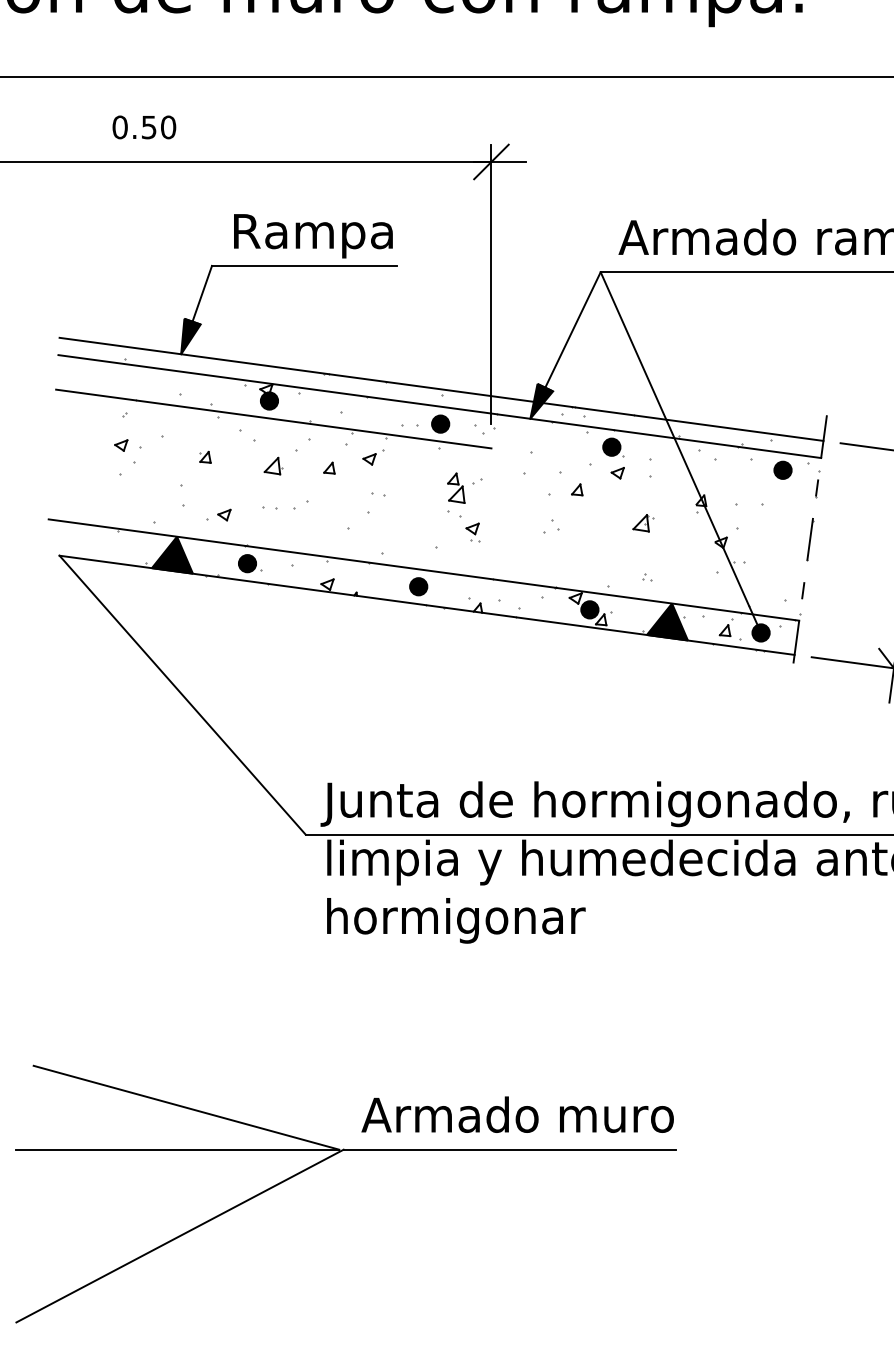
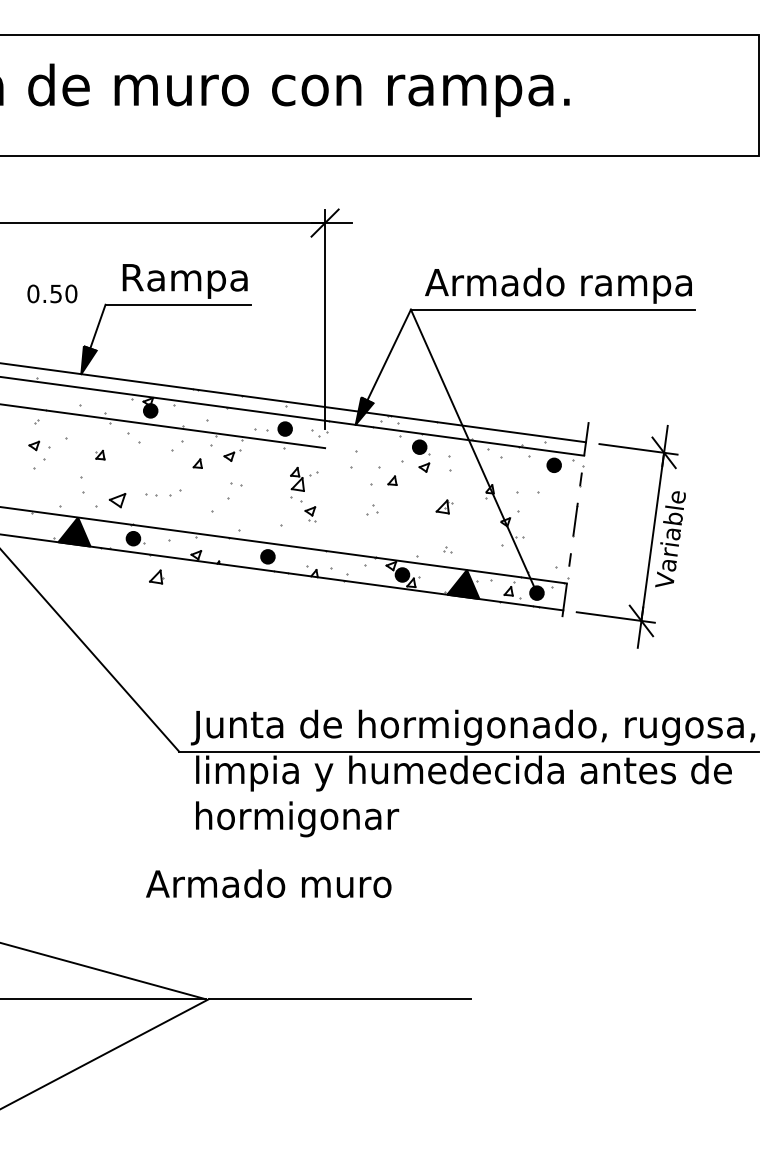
text: (144, 126) -> (52, 293), moved
part: (273, 465) -> (156, 576), moved
part: (219, 515) -> (111, 500), size x1.6
text: (517, 1114) -> (268, 883), moved

